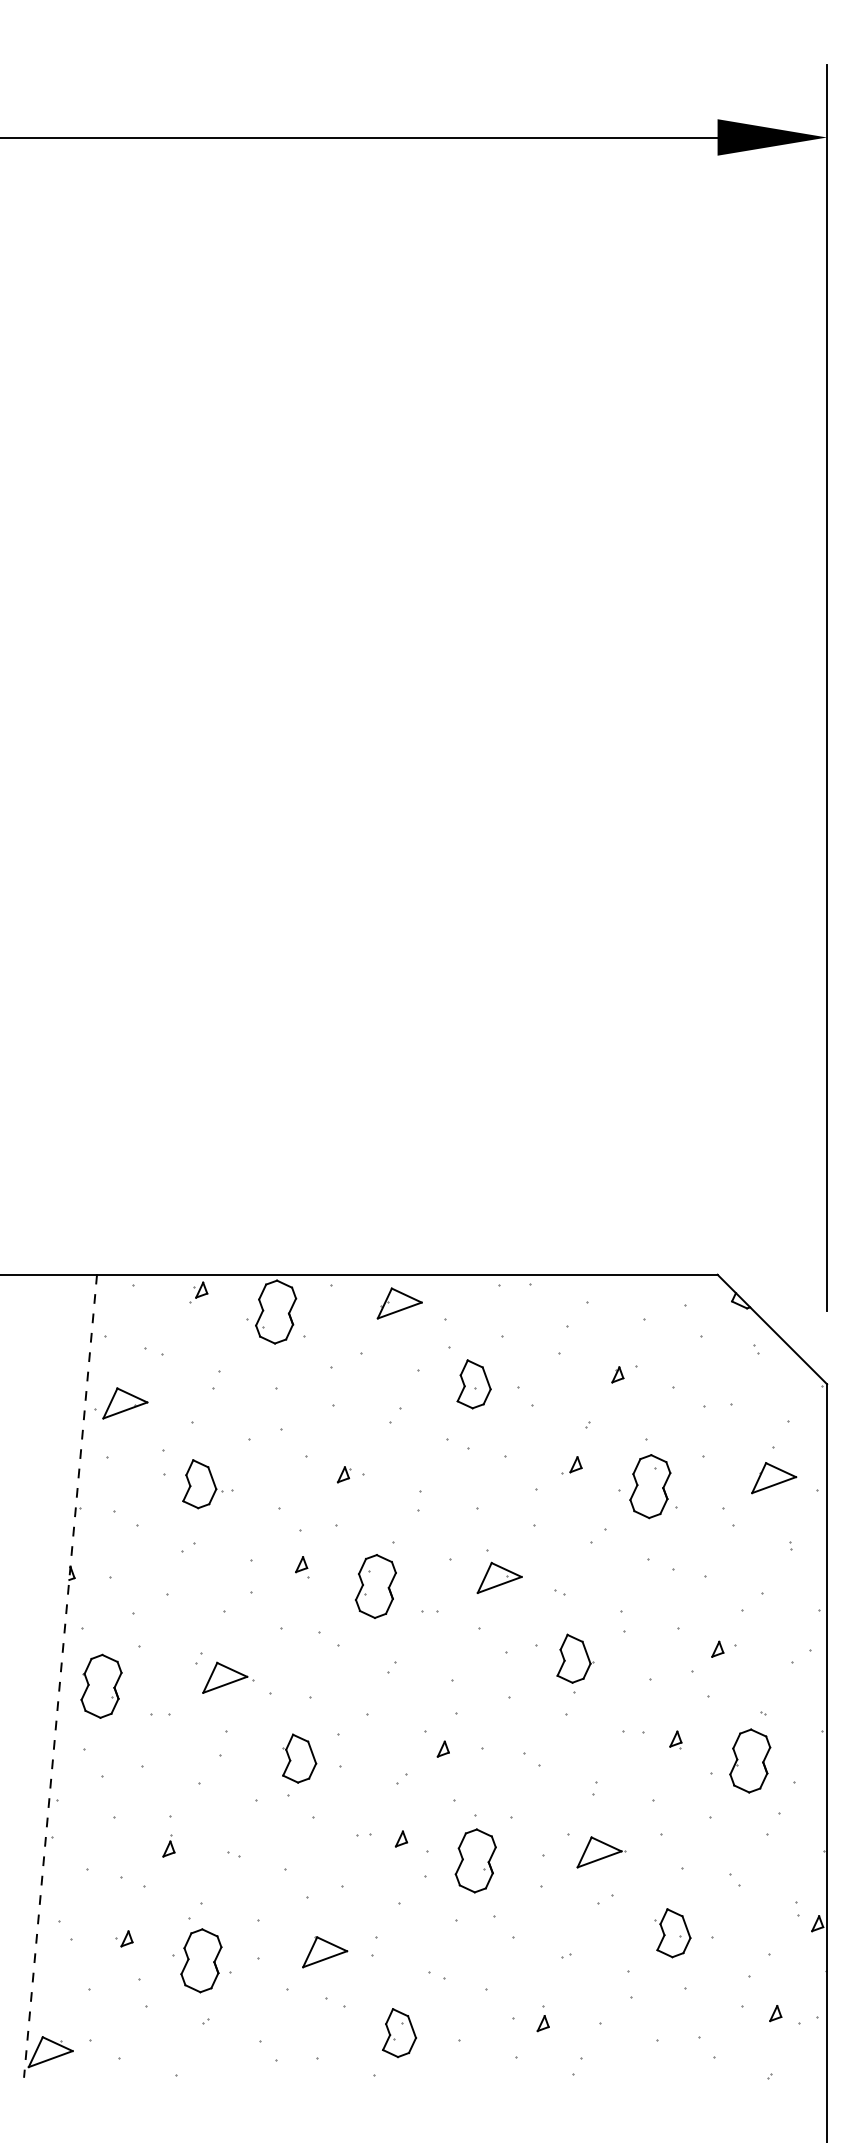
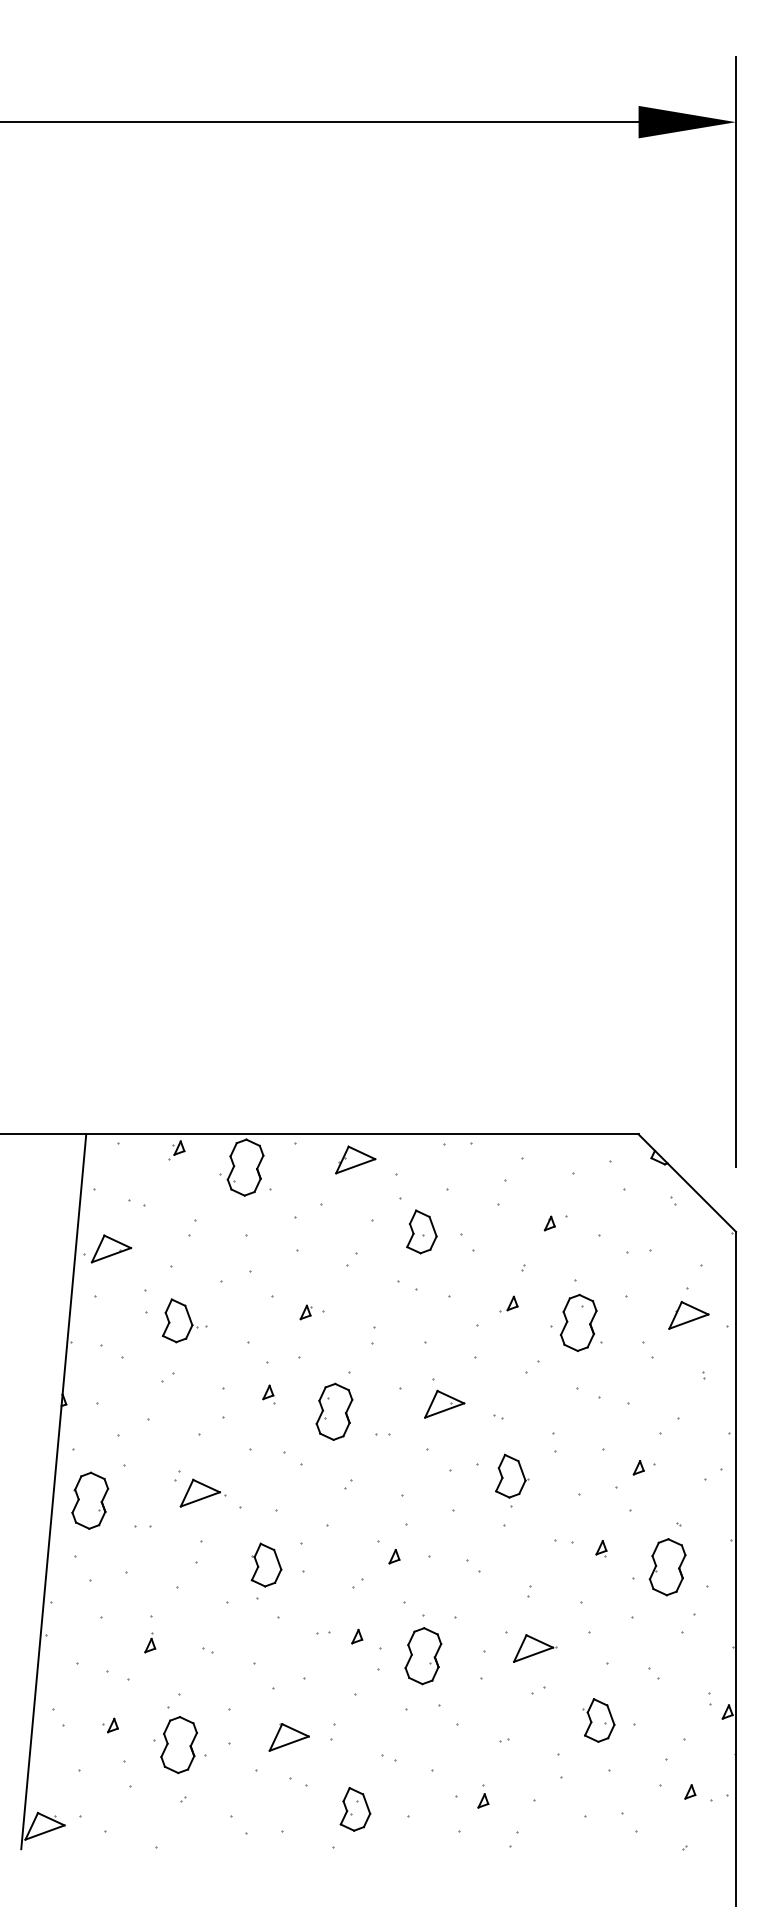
line: (60, 1675) -> (53, 1491), dashed -> solid

